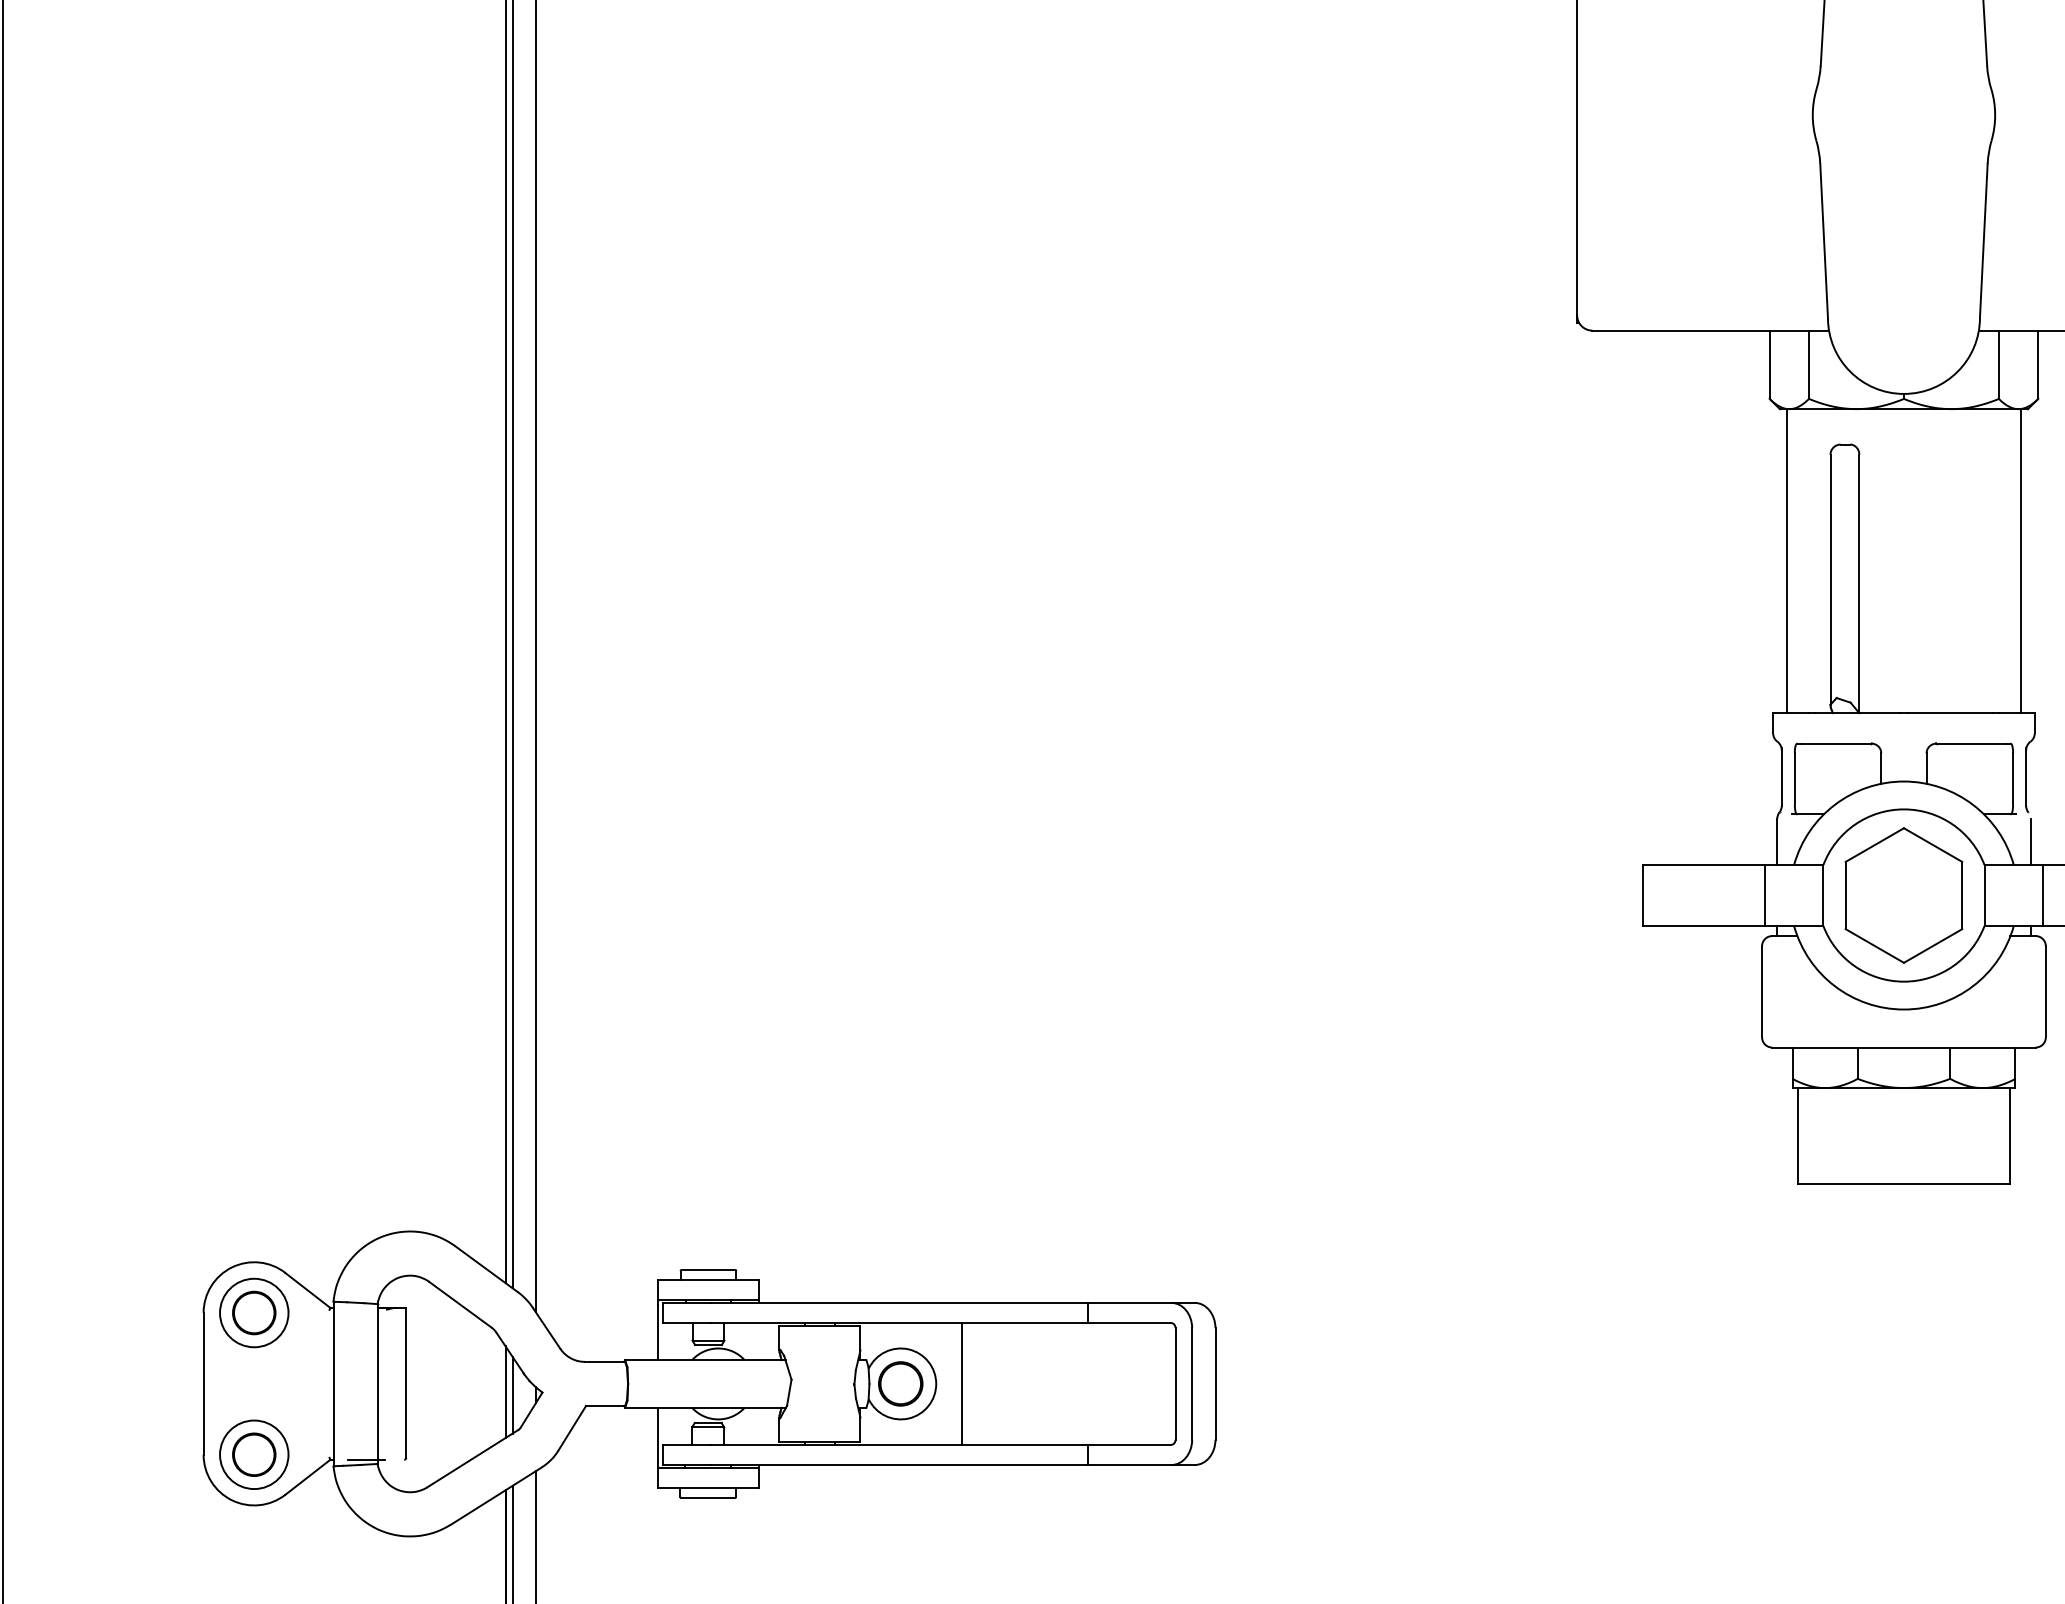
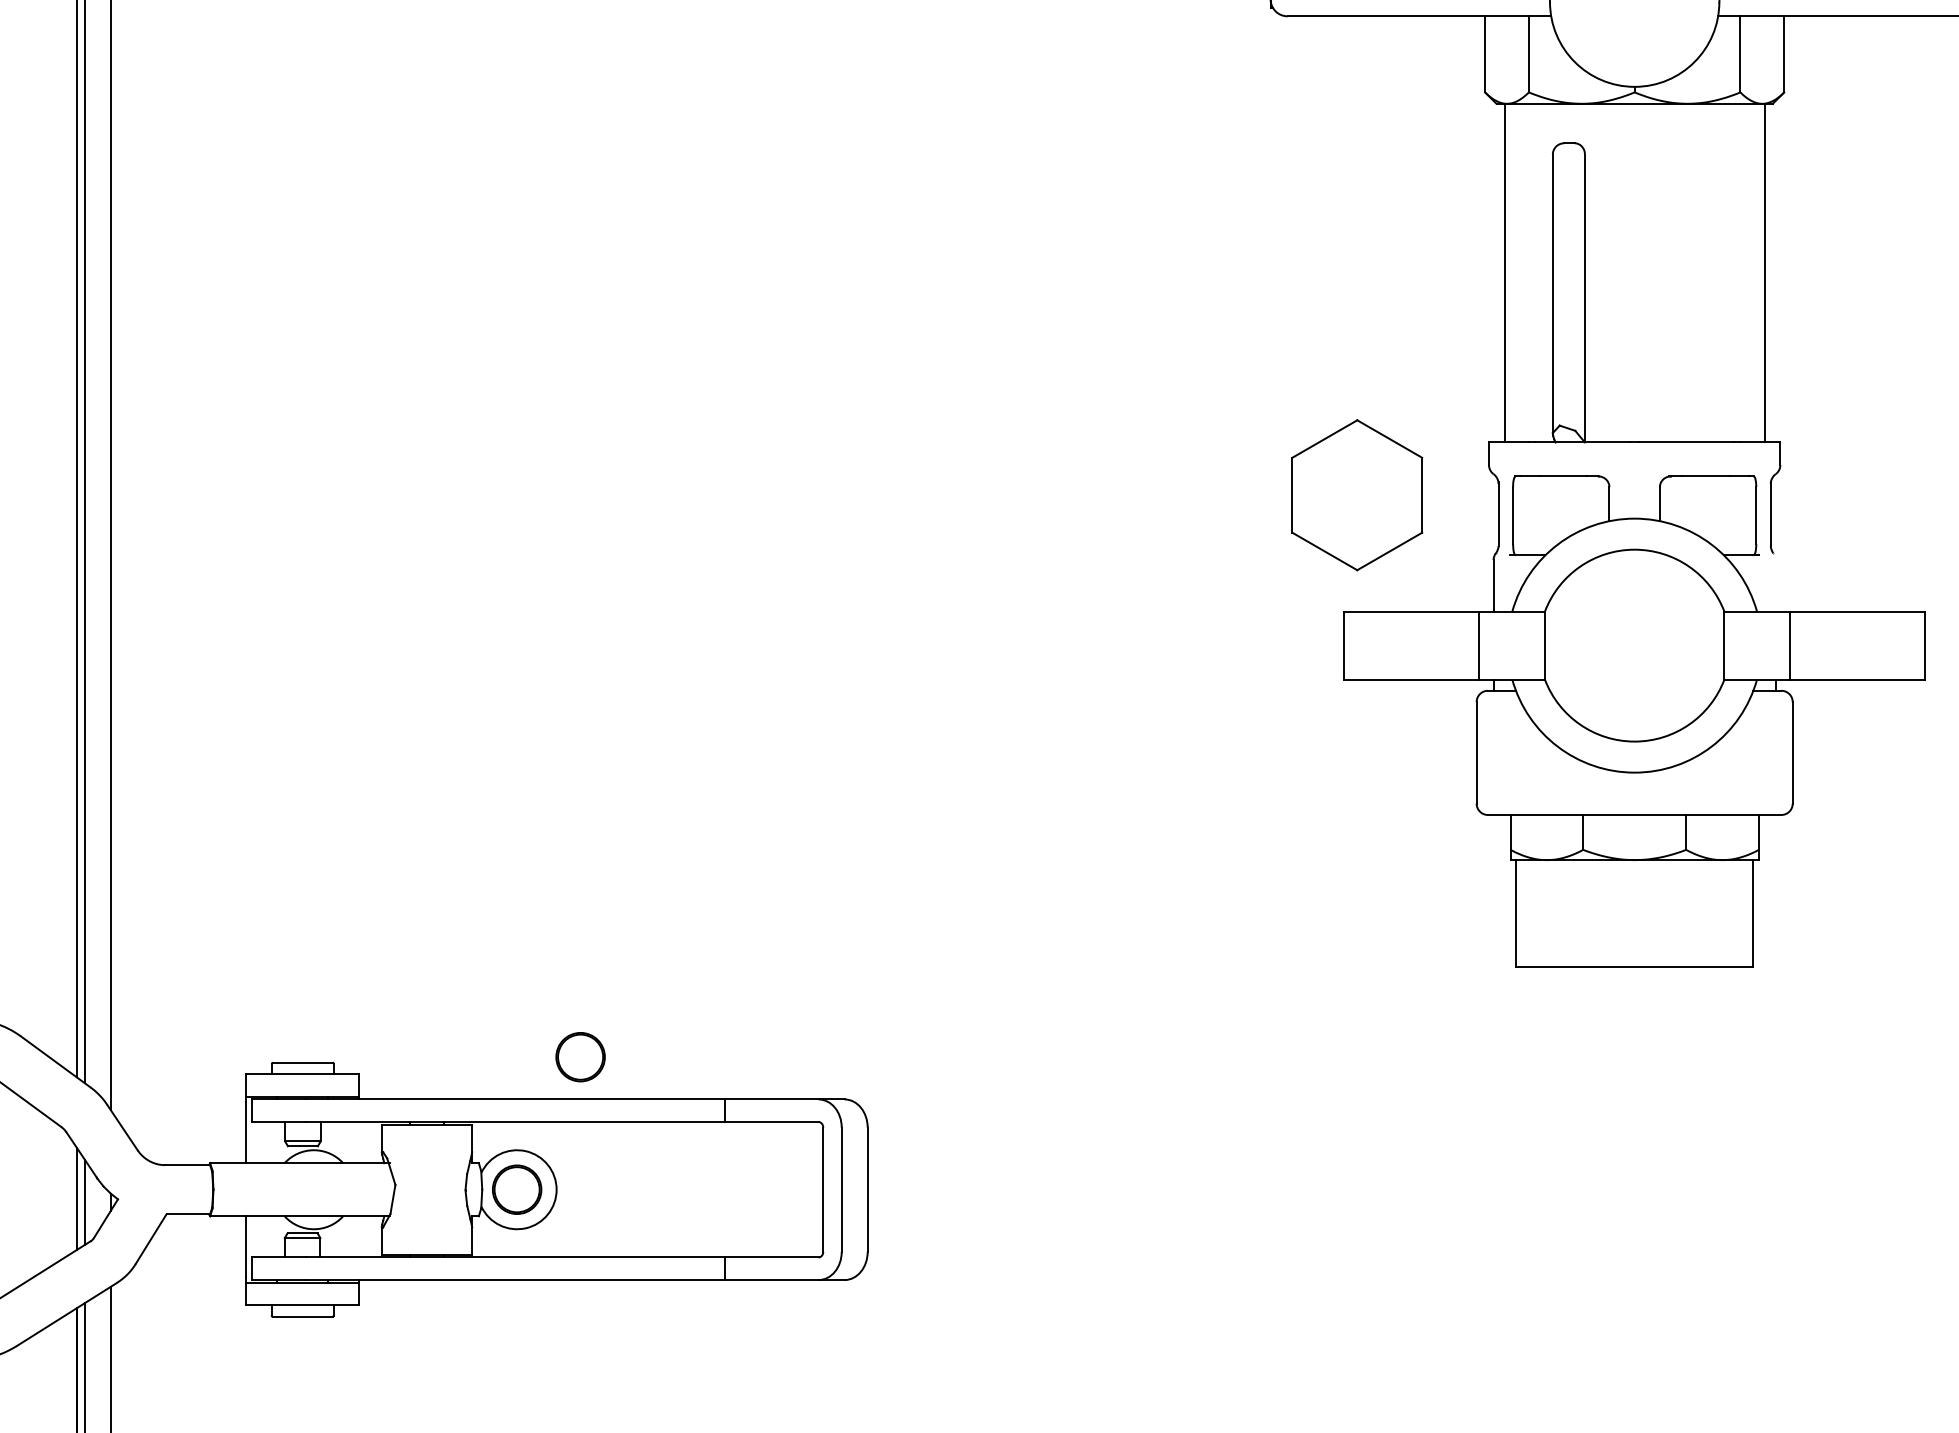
line: (2030, 841) -> (1775, 585), removed
part: (1903, 895) -> (1356, 495), moved
circle: (957, 1264) -> (580, 1056), added
line: (961, 1383) -> (584, 1189), removed

